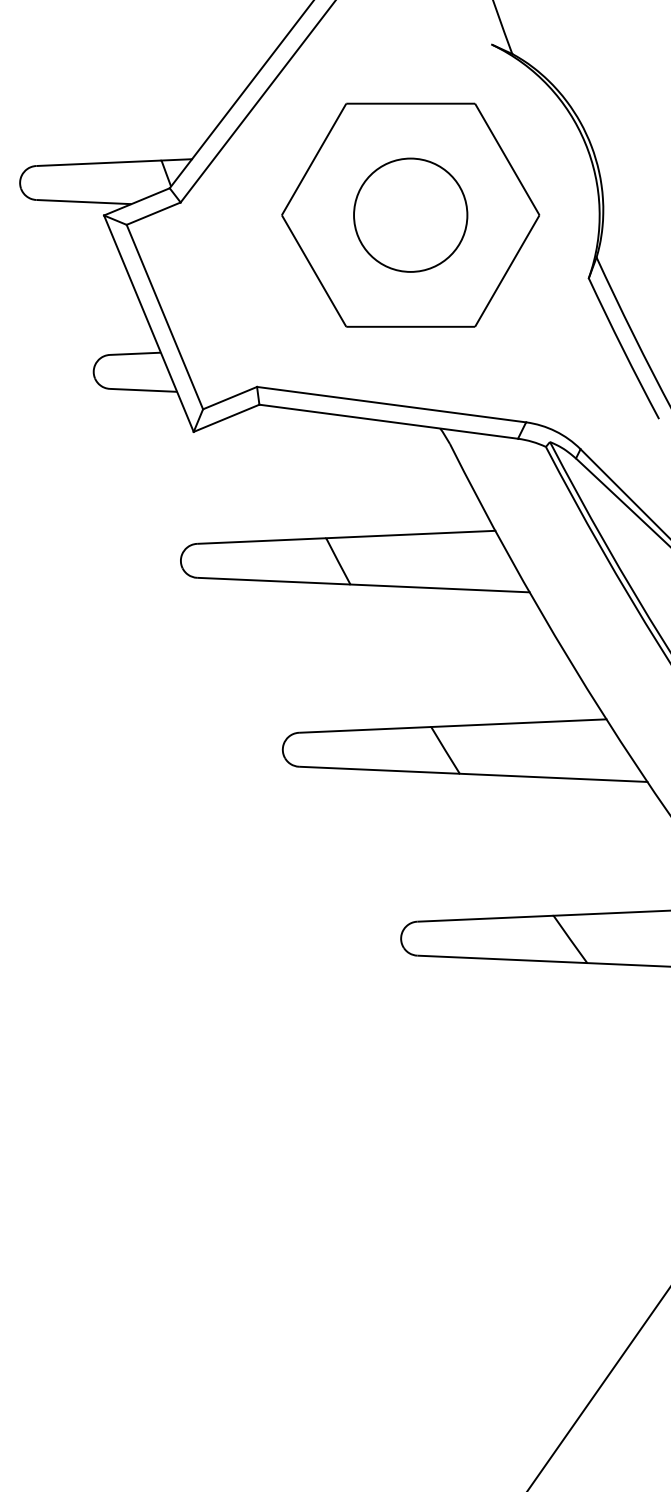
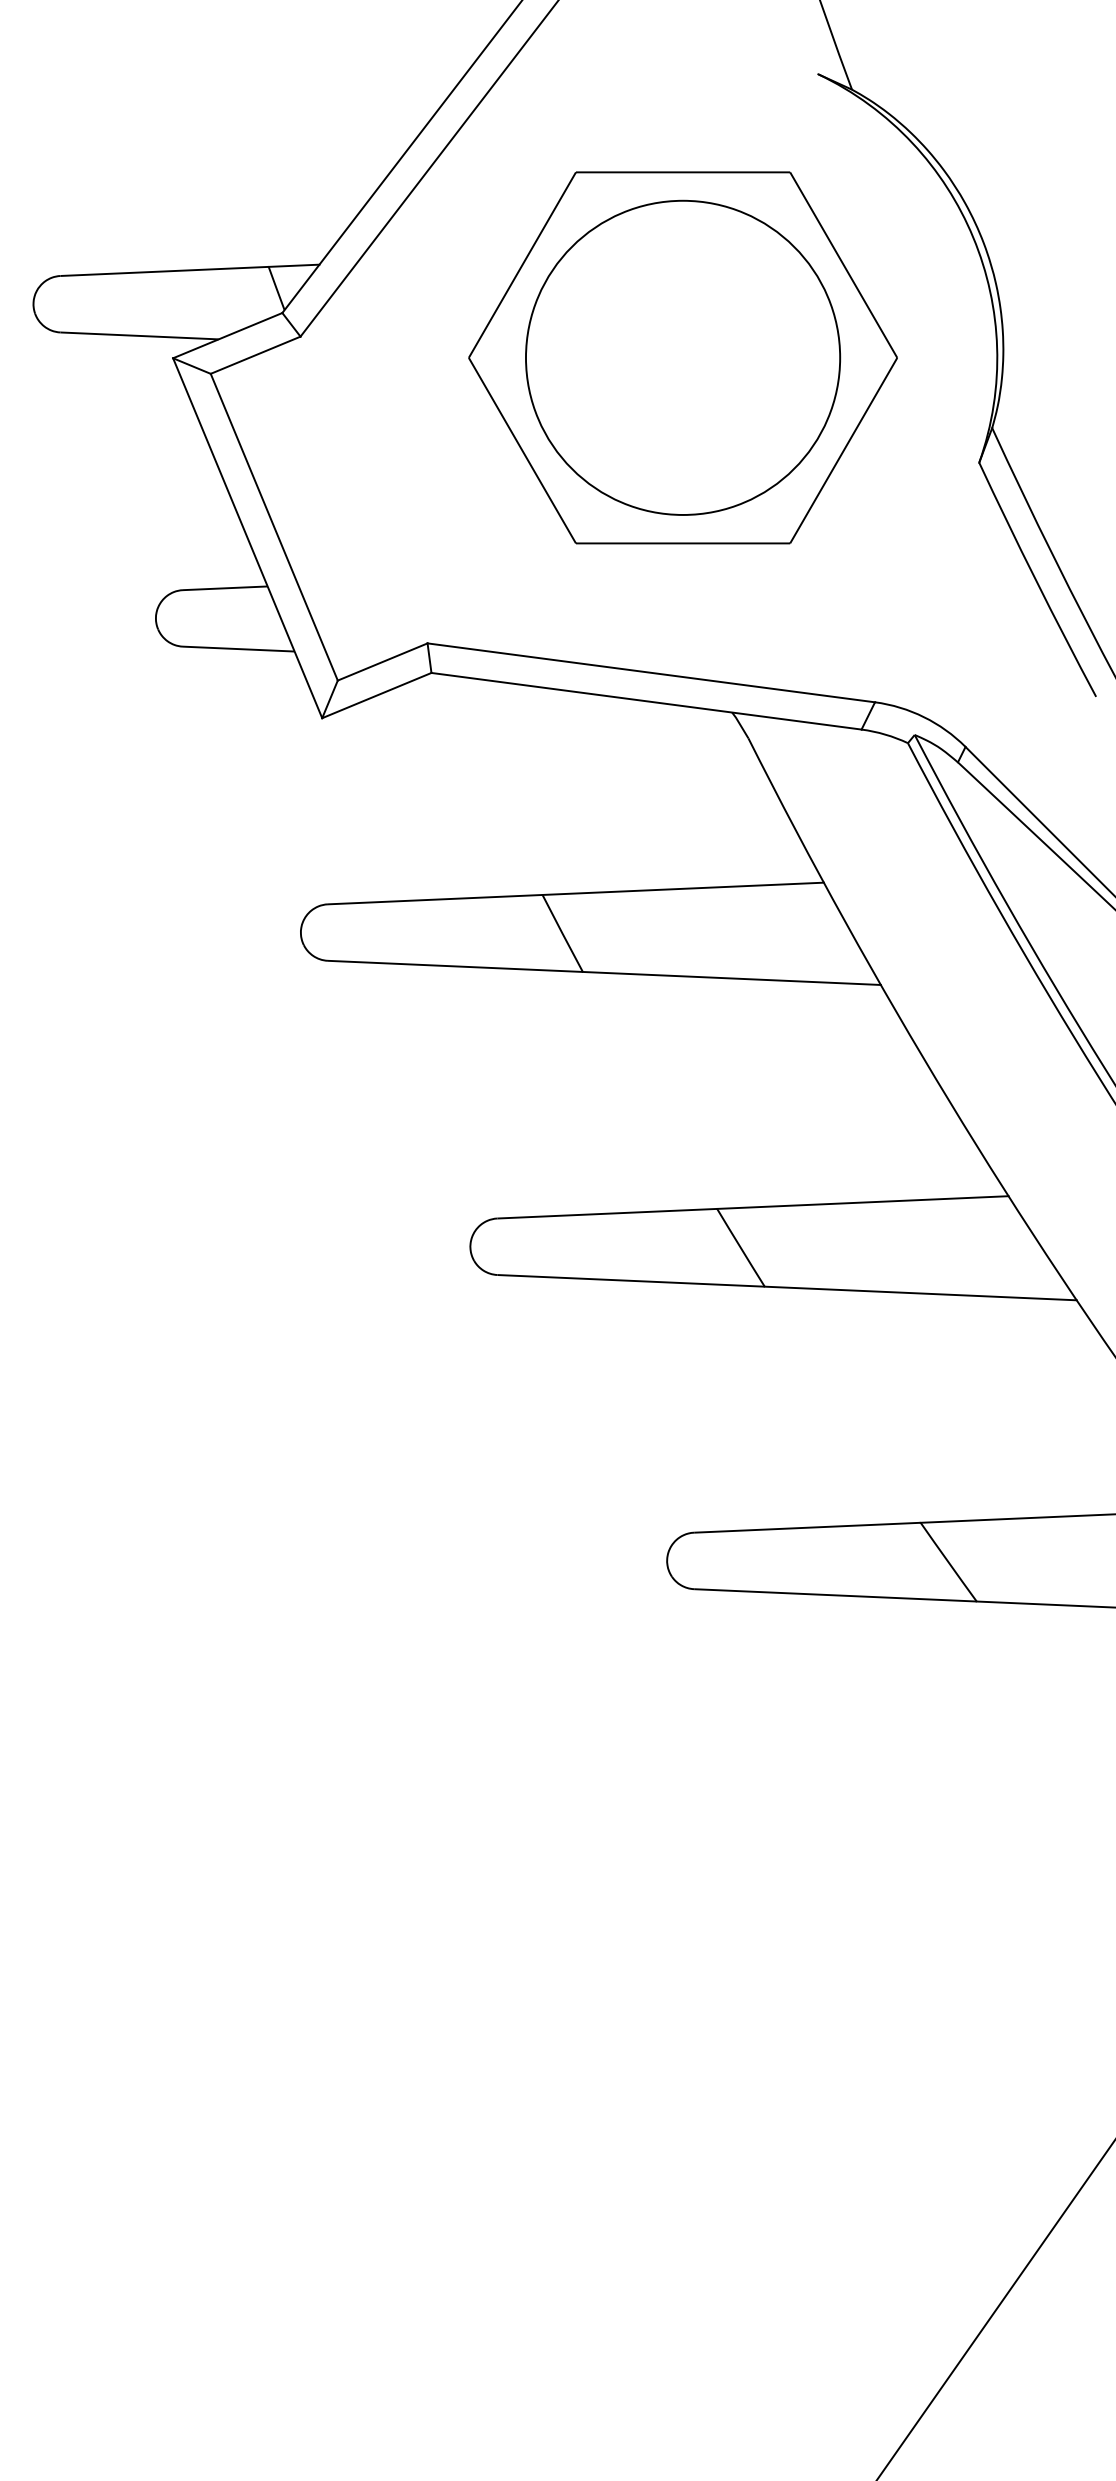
circle: (410, 214) -> (682, 356), size x1.67

